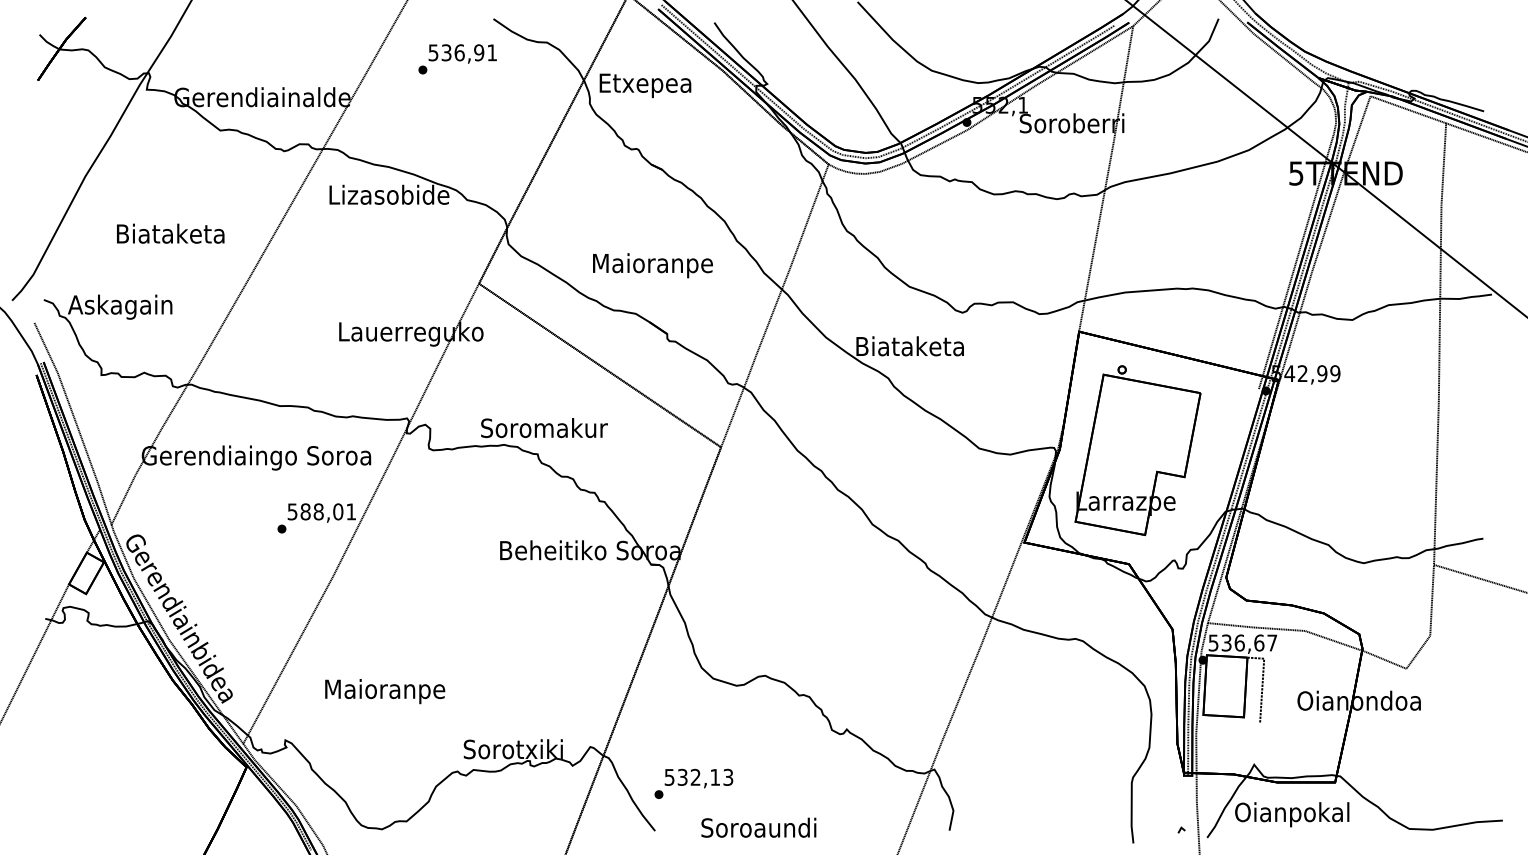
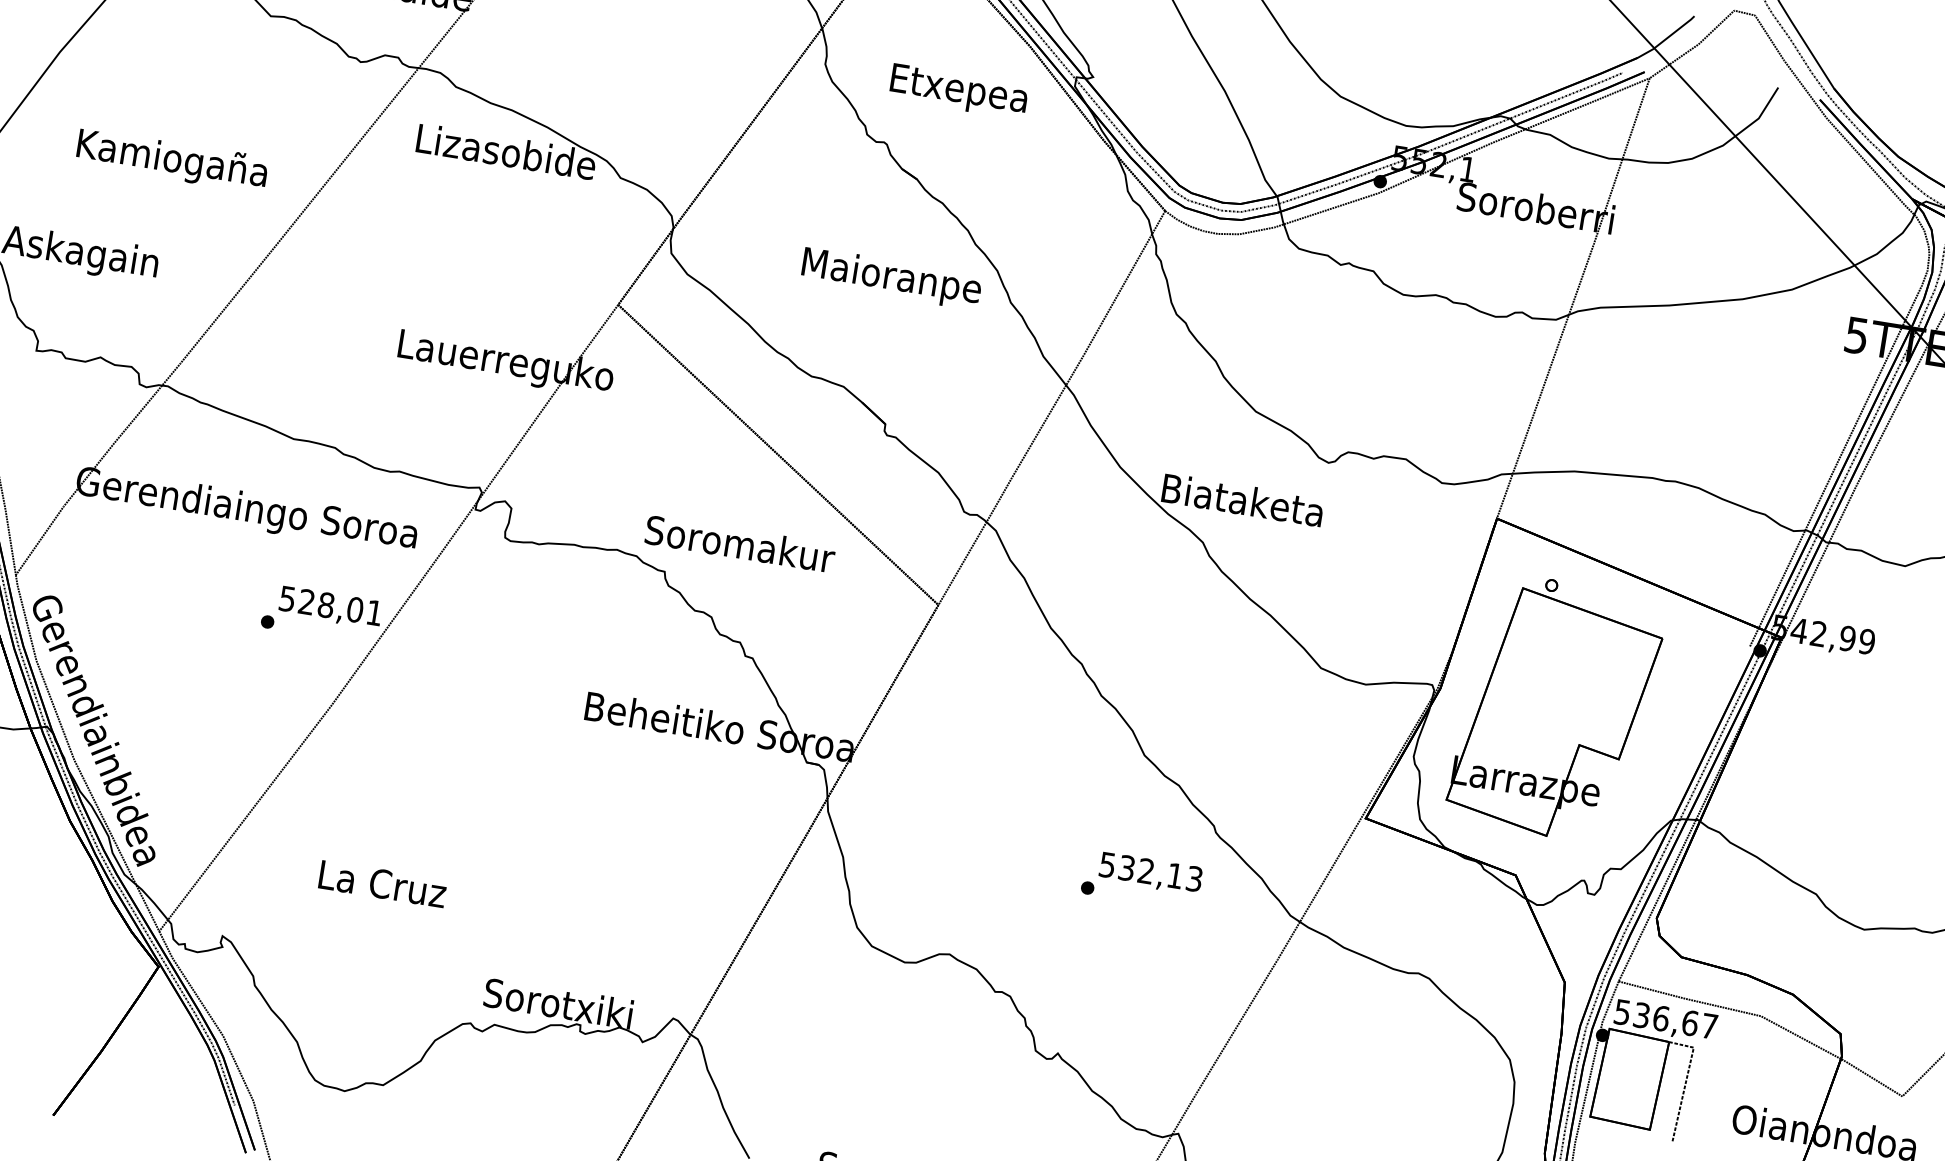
text: (645, 85) -> (958, 91), moved
text: (170, 235) -> (172, 160), Biataketa -> Kamiogaña
text: (652, 265) -> (890, 278), moved
text: (544, 428) -> (740, 544), moved
text: (305, 511) -> (306, 601), 588,01 -> 528,01
text: (385, 691) -> (382, 887), Maioranpe -> La Cruz
text: (693, 783) -> (1141, 879), moved

